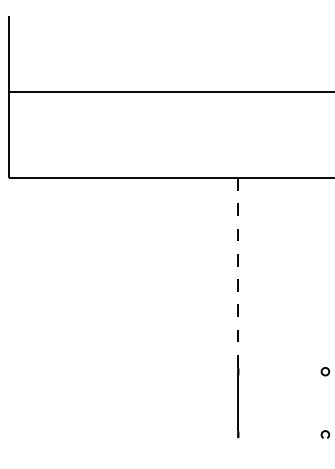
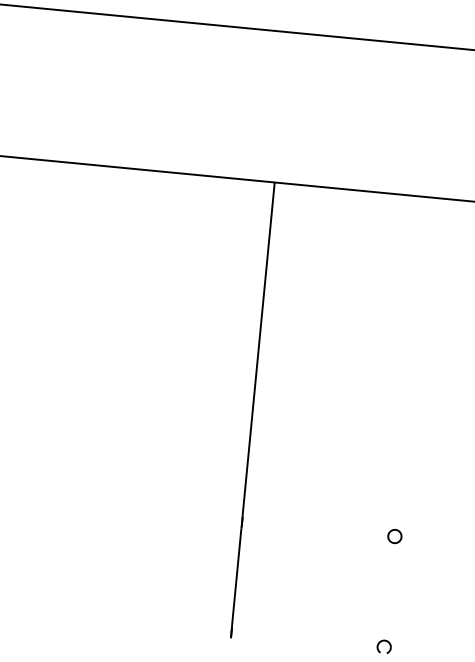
line: (238, 272) -> (259, 347), dashed -> solid

